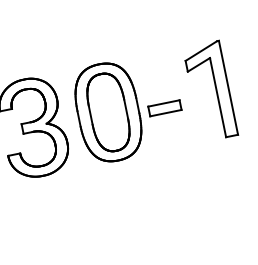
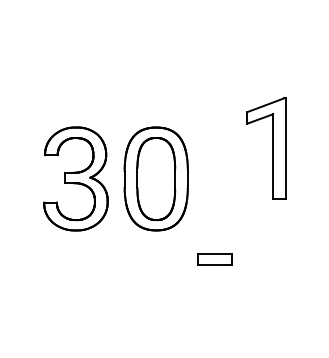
part: (210, 91) -> (266, 148), moved
part: (164, 108) -> (214, 259), moved

